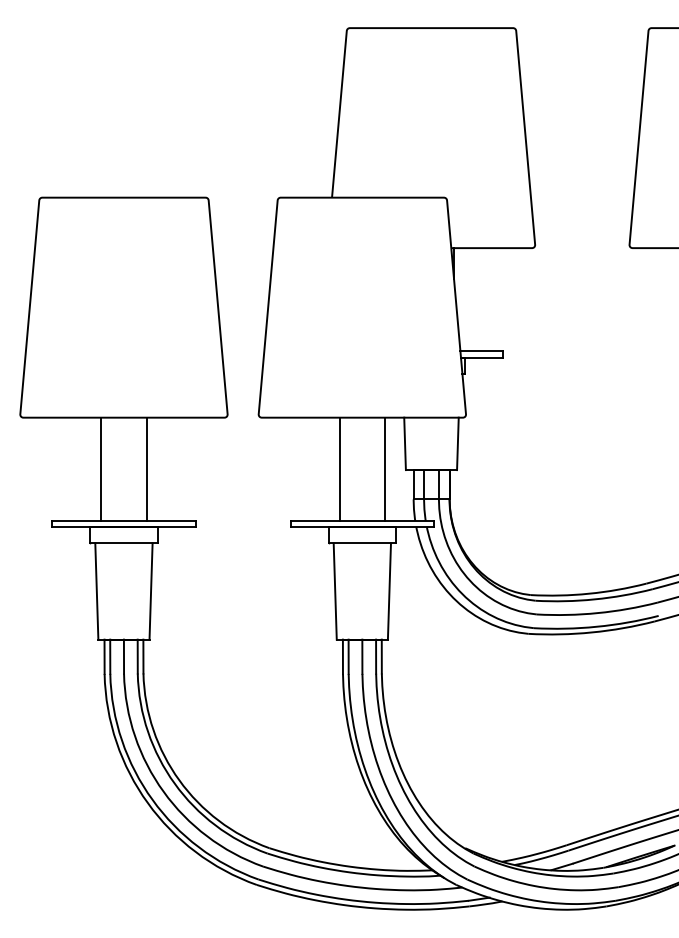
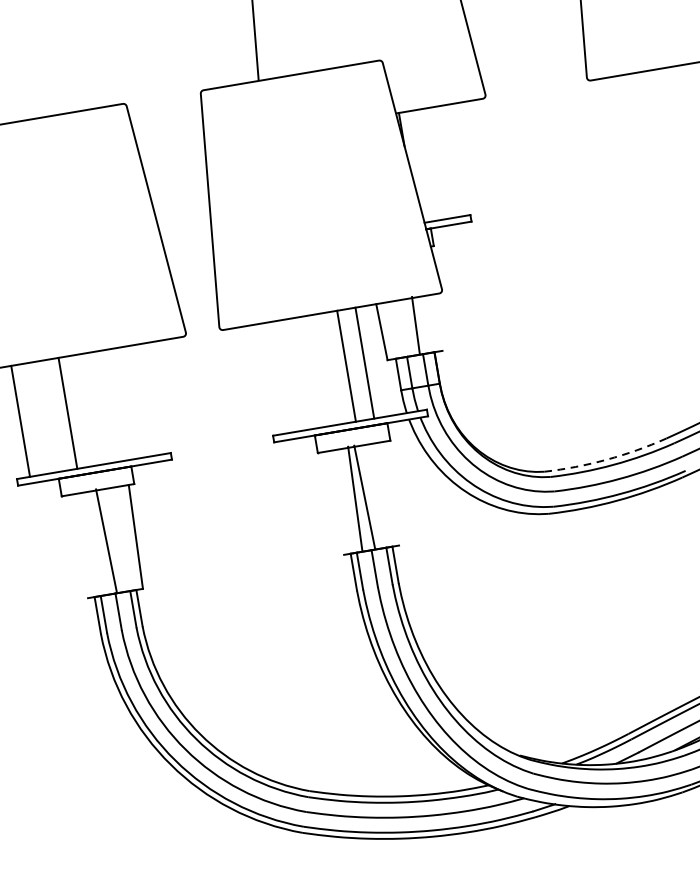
line: (457, 443) -> (415, 324), moved
line: (101, 468) -> (20, 420), moved
line: (146, 468) -> (67, 412), moved
line: (339, 468) -> (346, 365), moved
line: (96, 591) -> (106, 540), moved
line: (334, 591) -> (363, 497), moved
line: (388, 591) -> (354, 498), moved
arc: (588, 593) -> (606, 459), solid -> dashed

